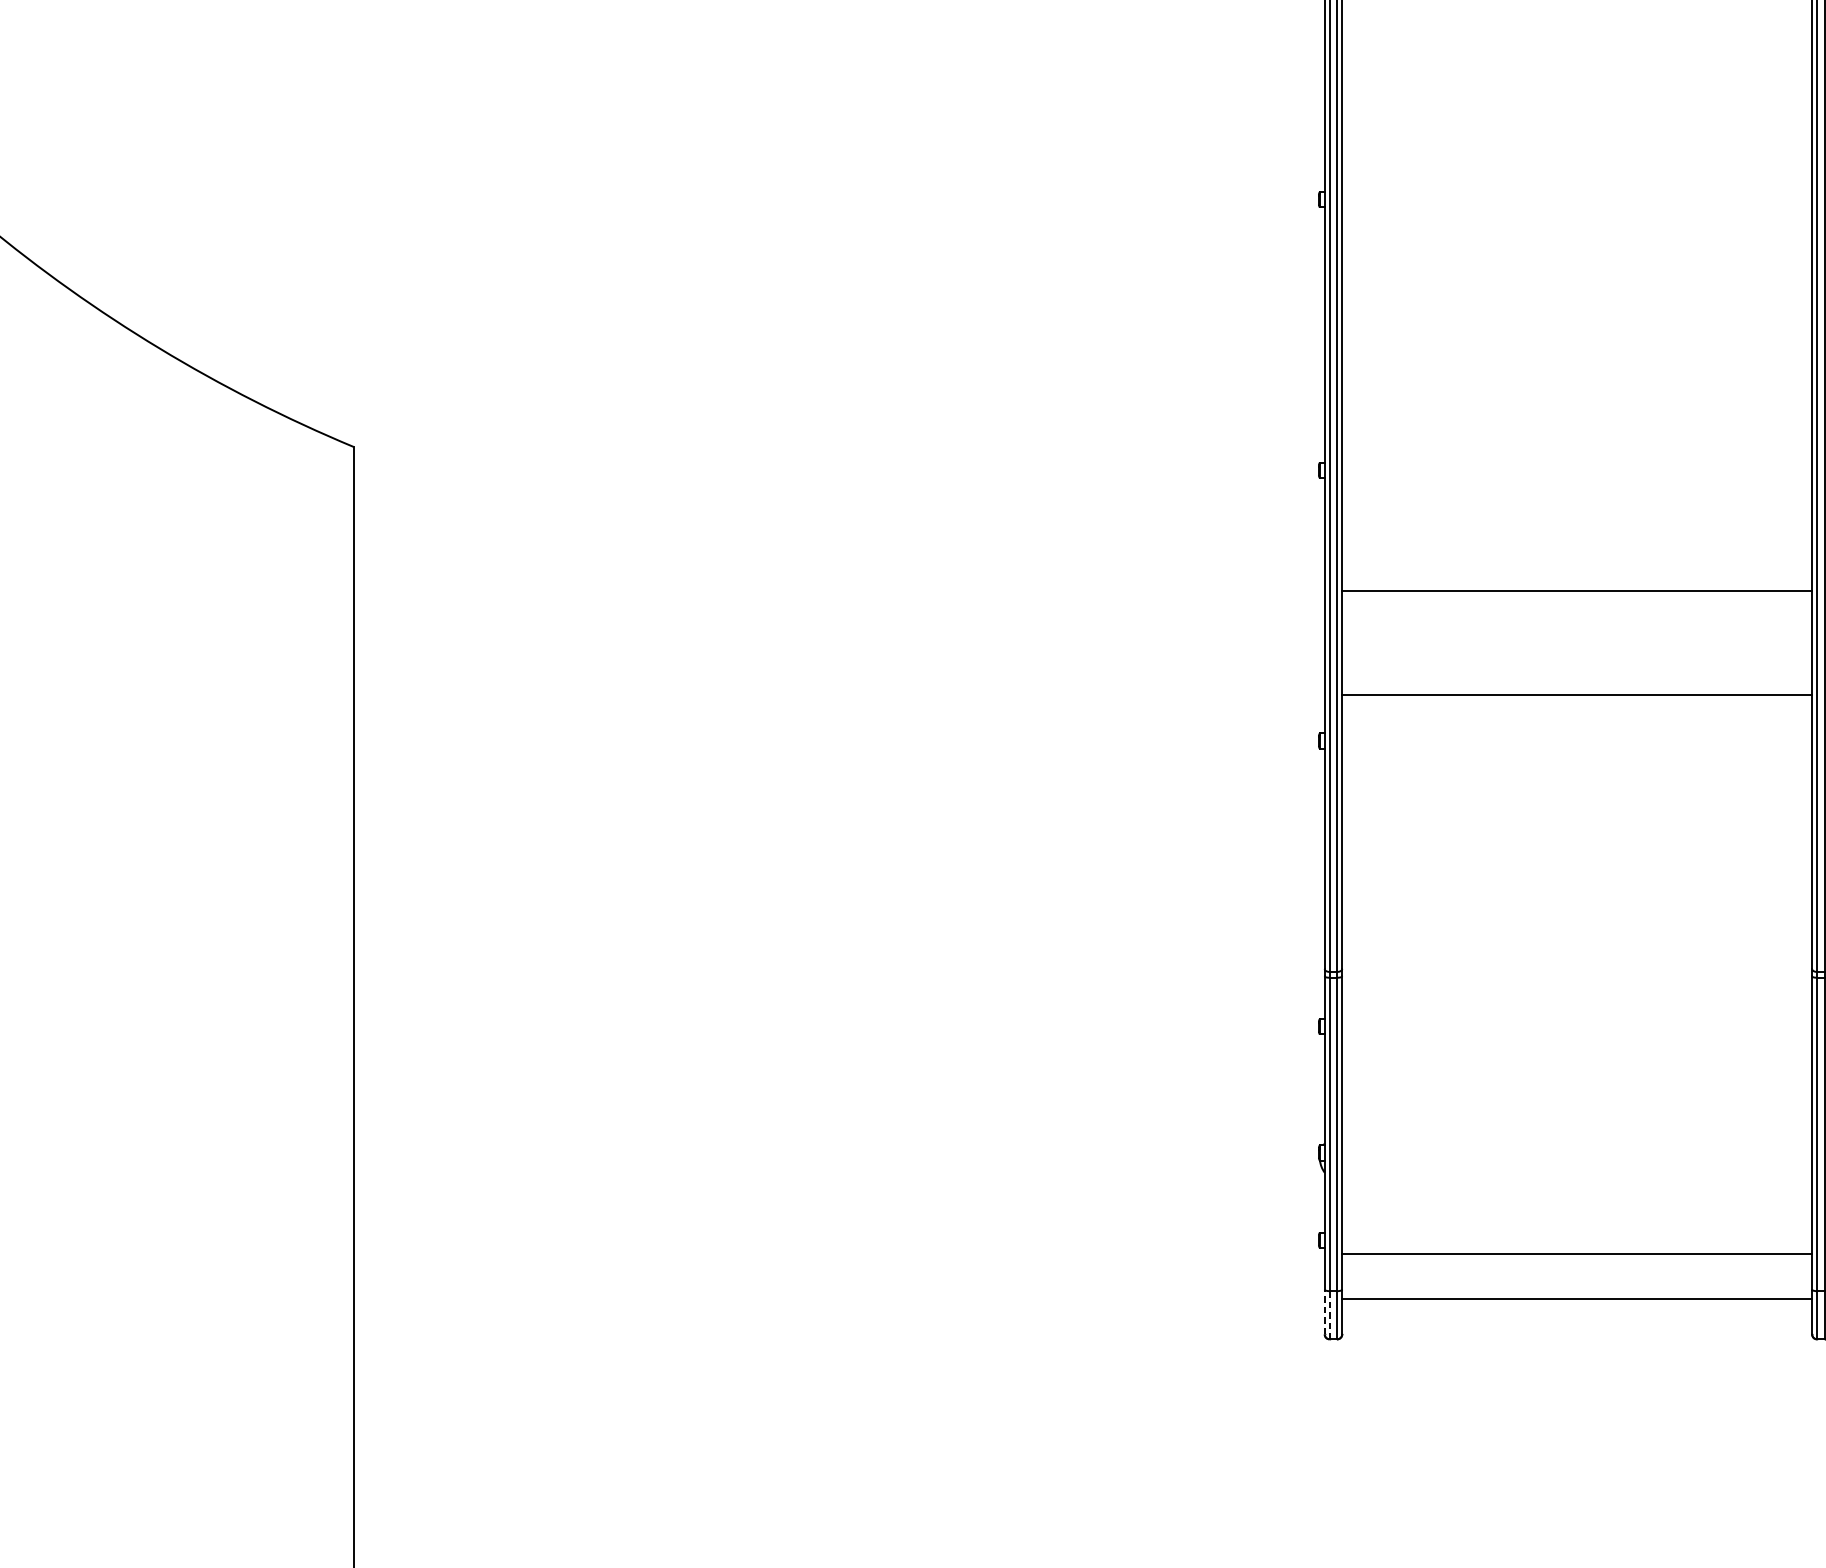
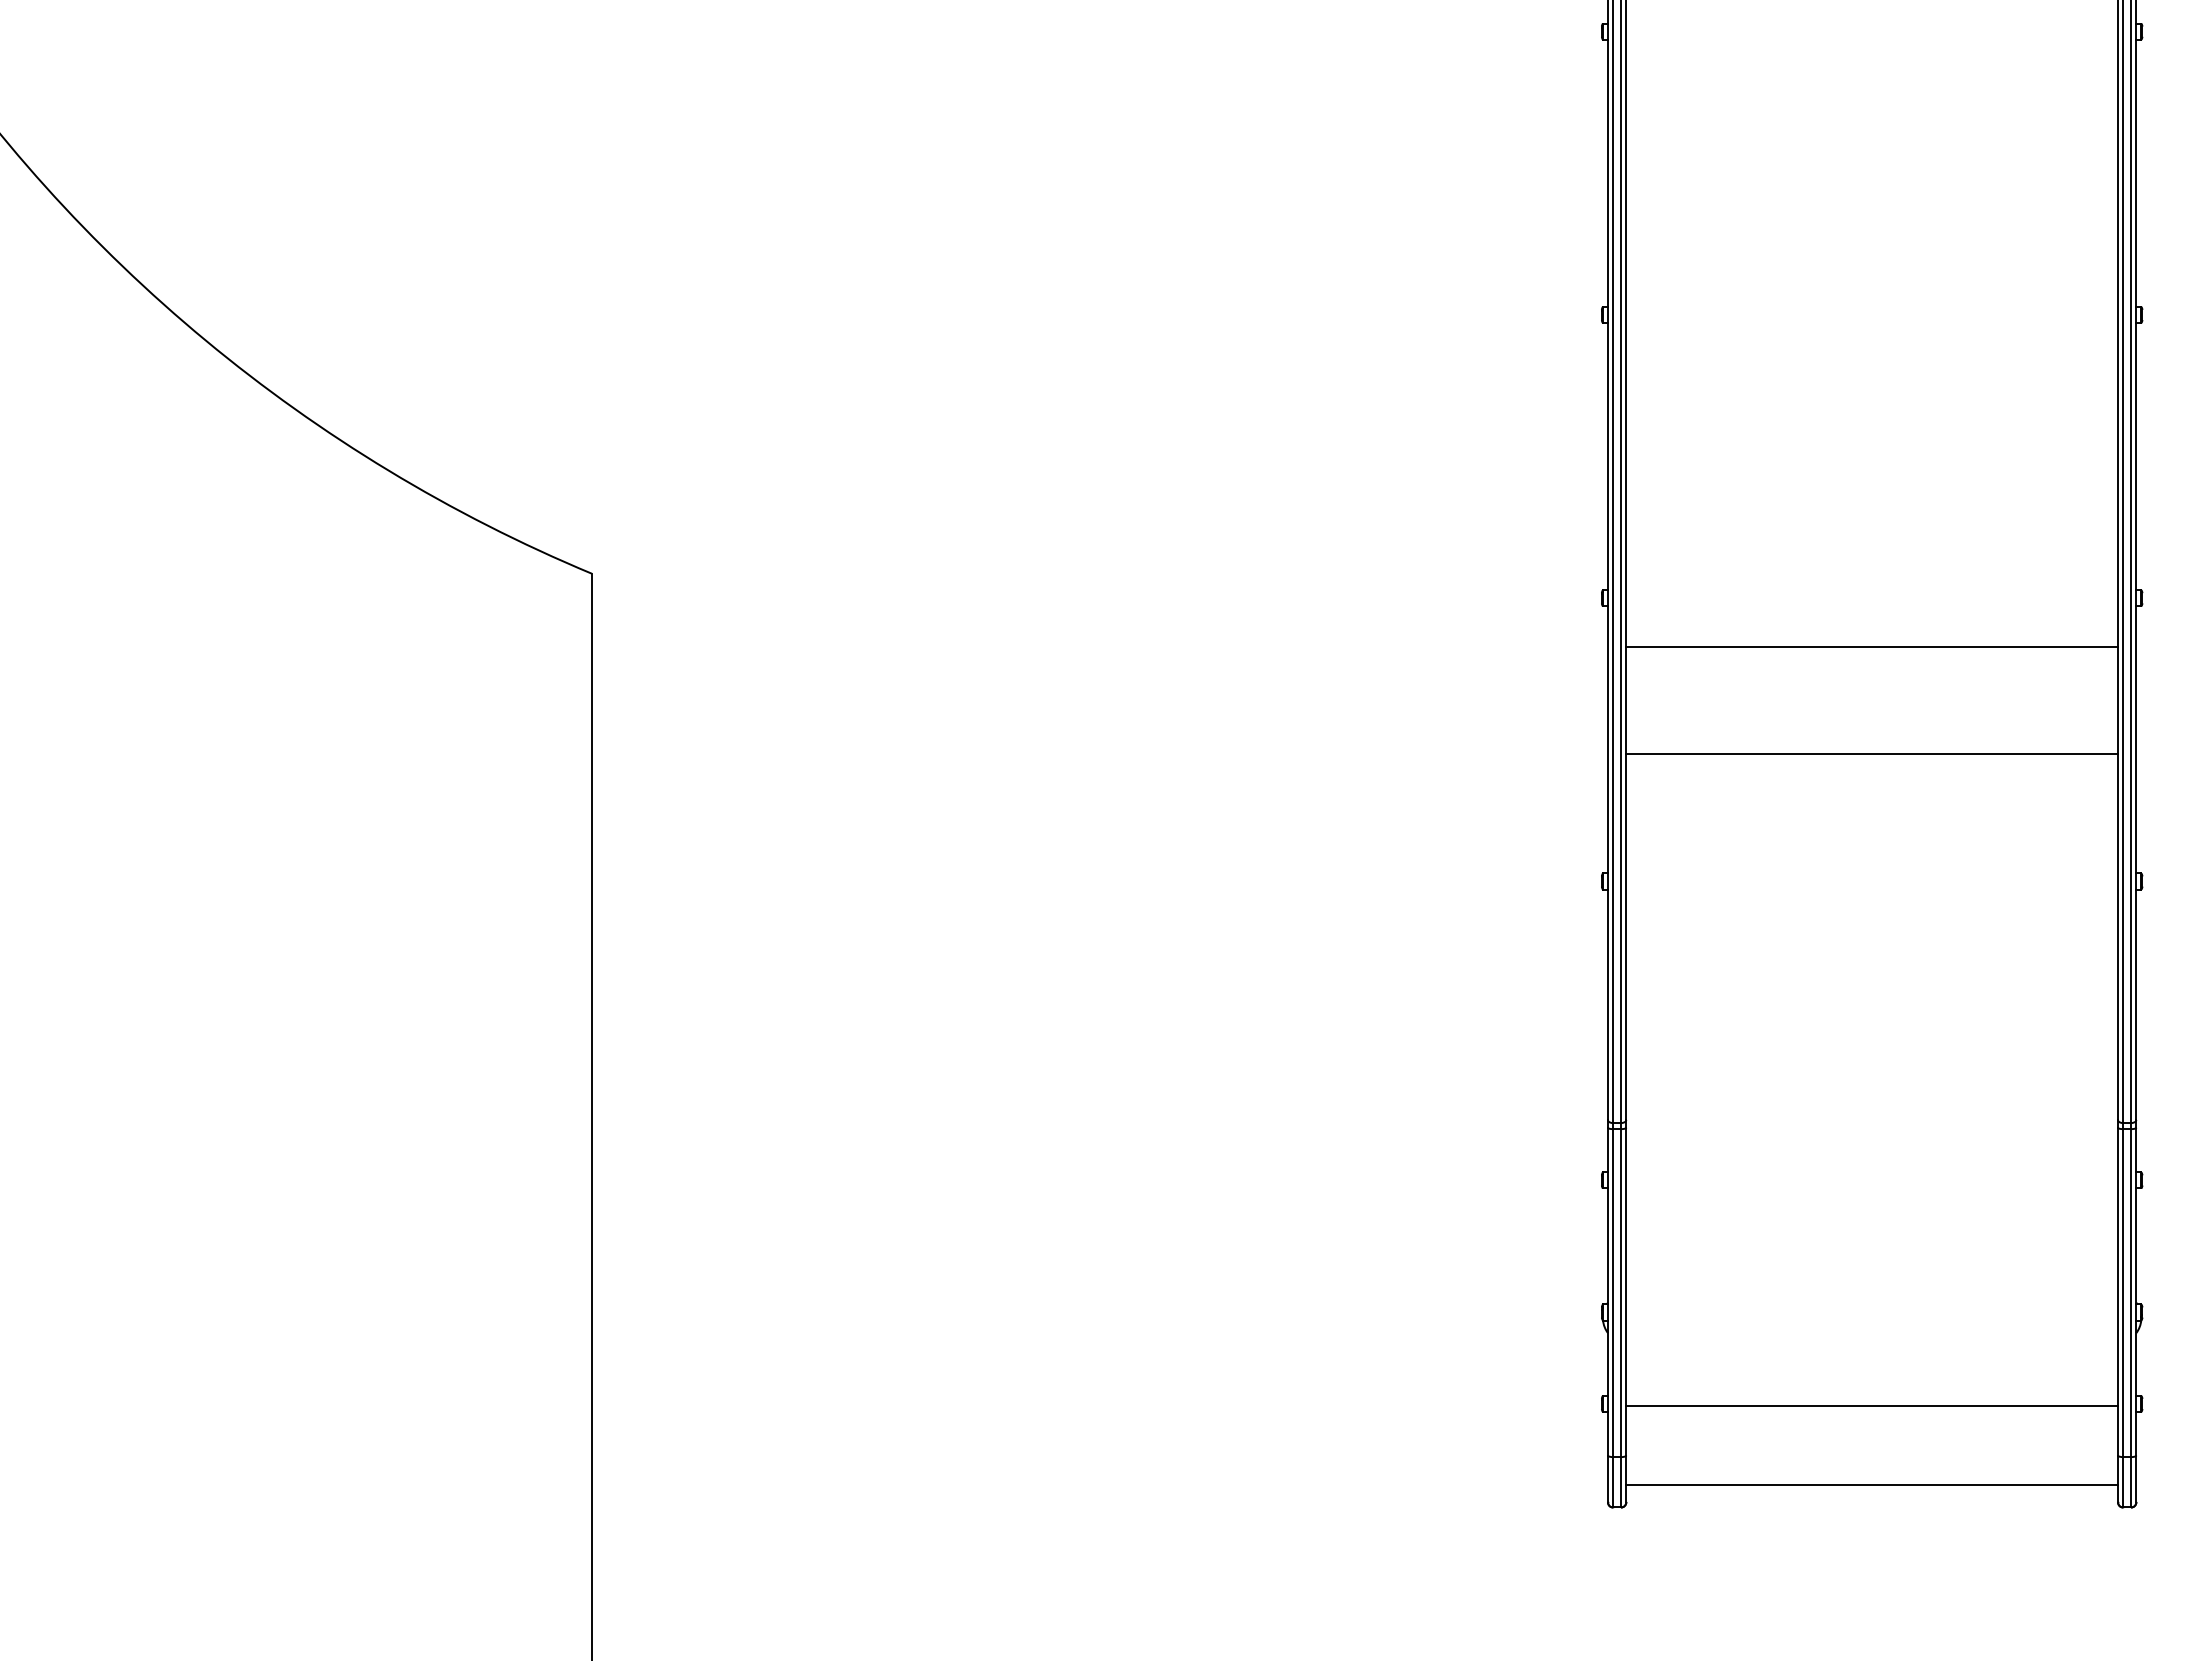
line: (1577, 591) -> (1872, 647), moved
line: (1577, 695) -> (1872, 754), moved
line: (1577, 1253) -> (1872, 1484), moved
line: (1577, 1299) -> (1872, 1406), moved
line: (1324, 1311) -> (1607, 1478), dashed -> solid
line: (1330, 1315) -> (1613, 1482), dashed -> solid

